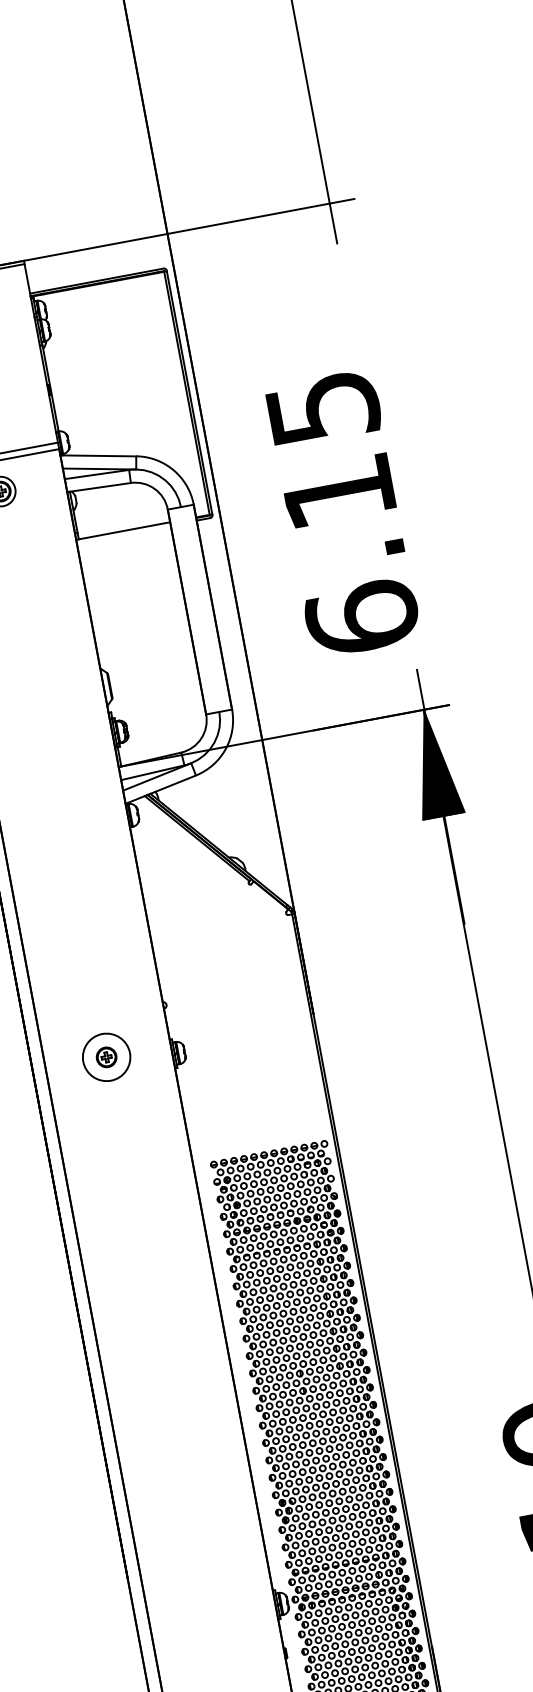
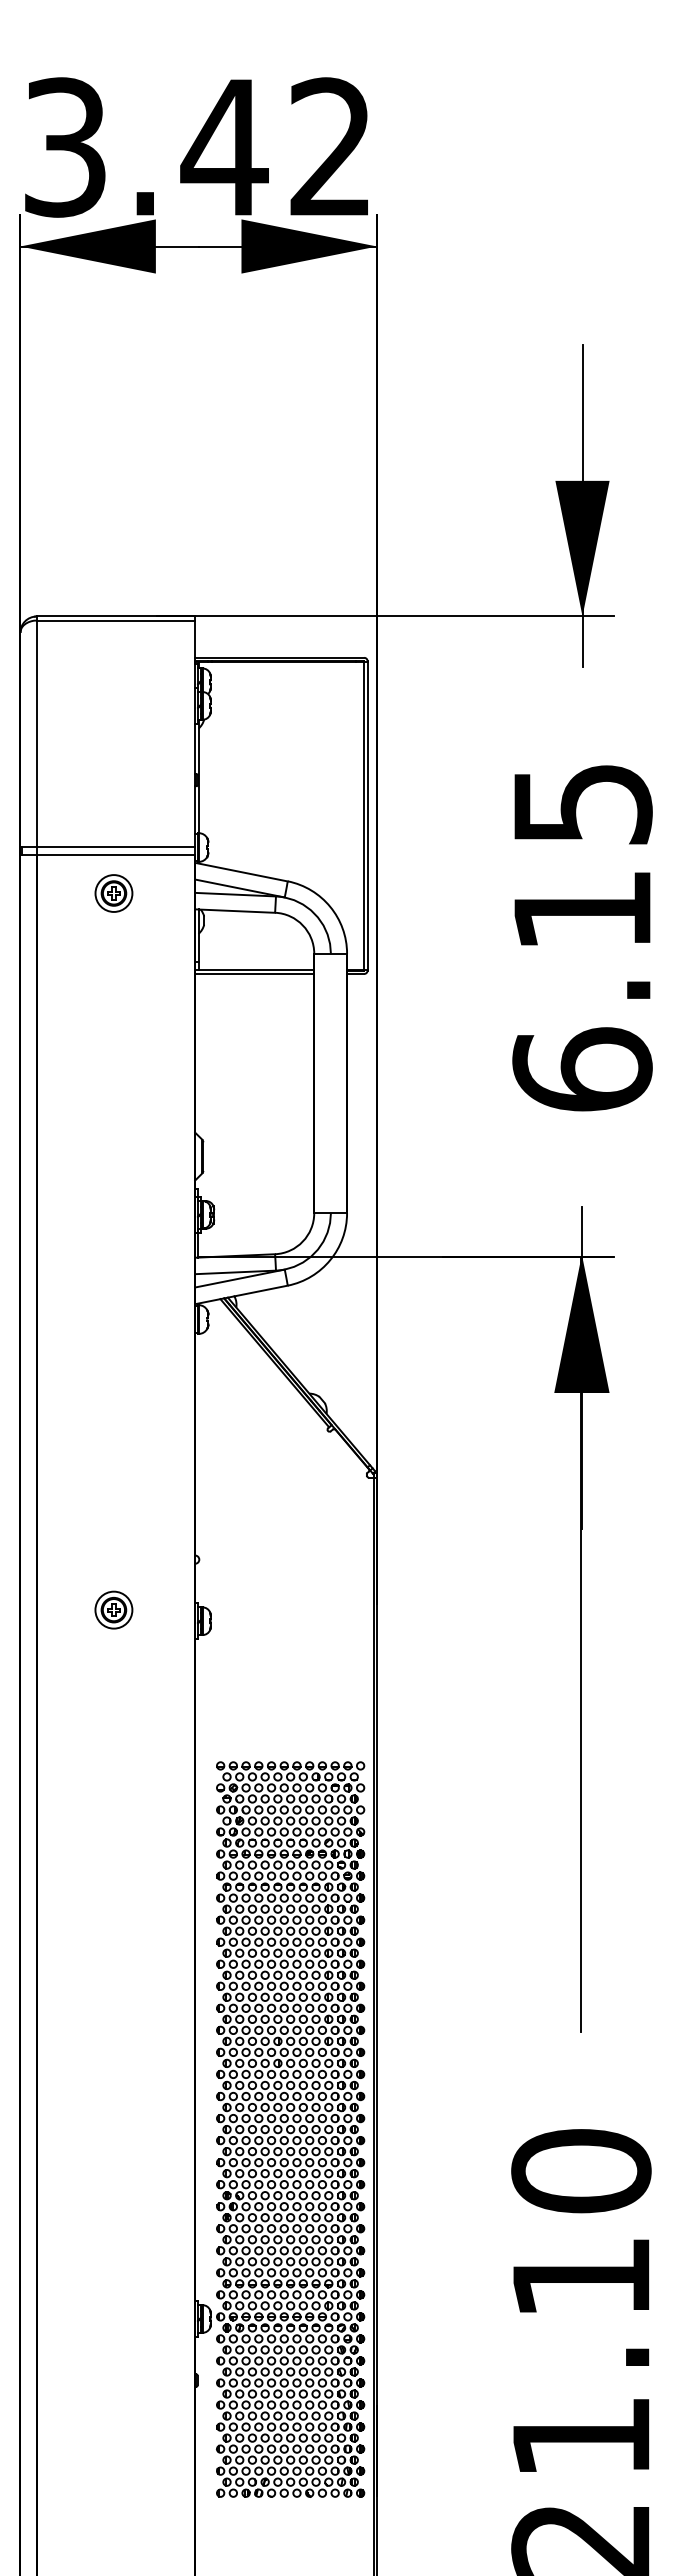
fill: (319, 149) -> (582, 548), added
text: (342, 514) -> (582, 938), moved
line: (123, 533) -> (254, 973), added
circle: (106, 1056) -> (113, 1609), size x0.62

